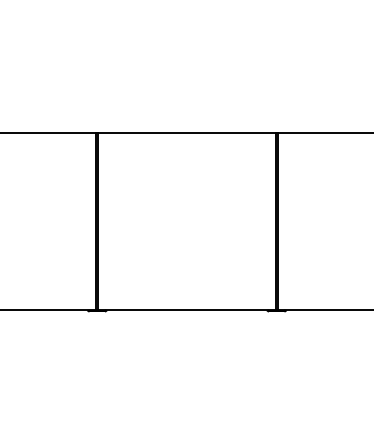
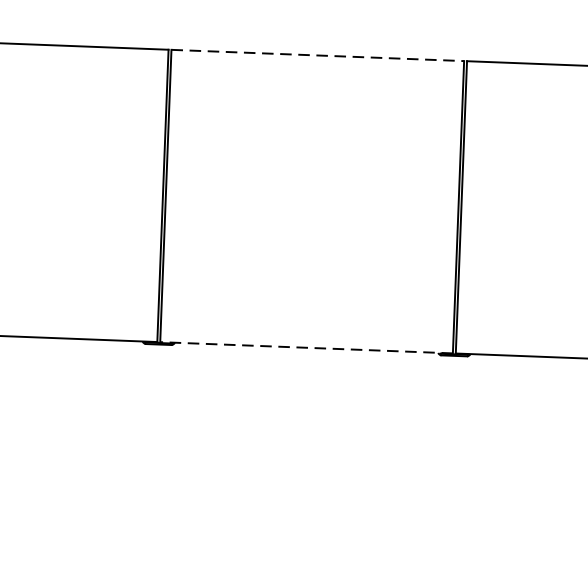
line: (186, 132) -> (316, 55), solid -> dashed
line: (186, 310) -> (305, 348), solid -> dashed

